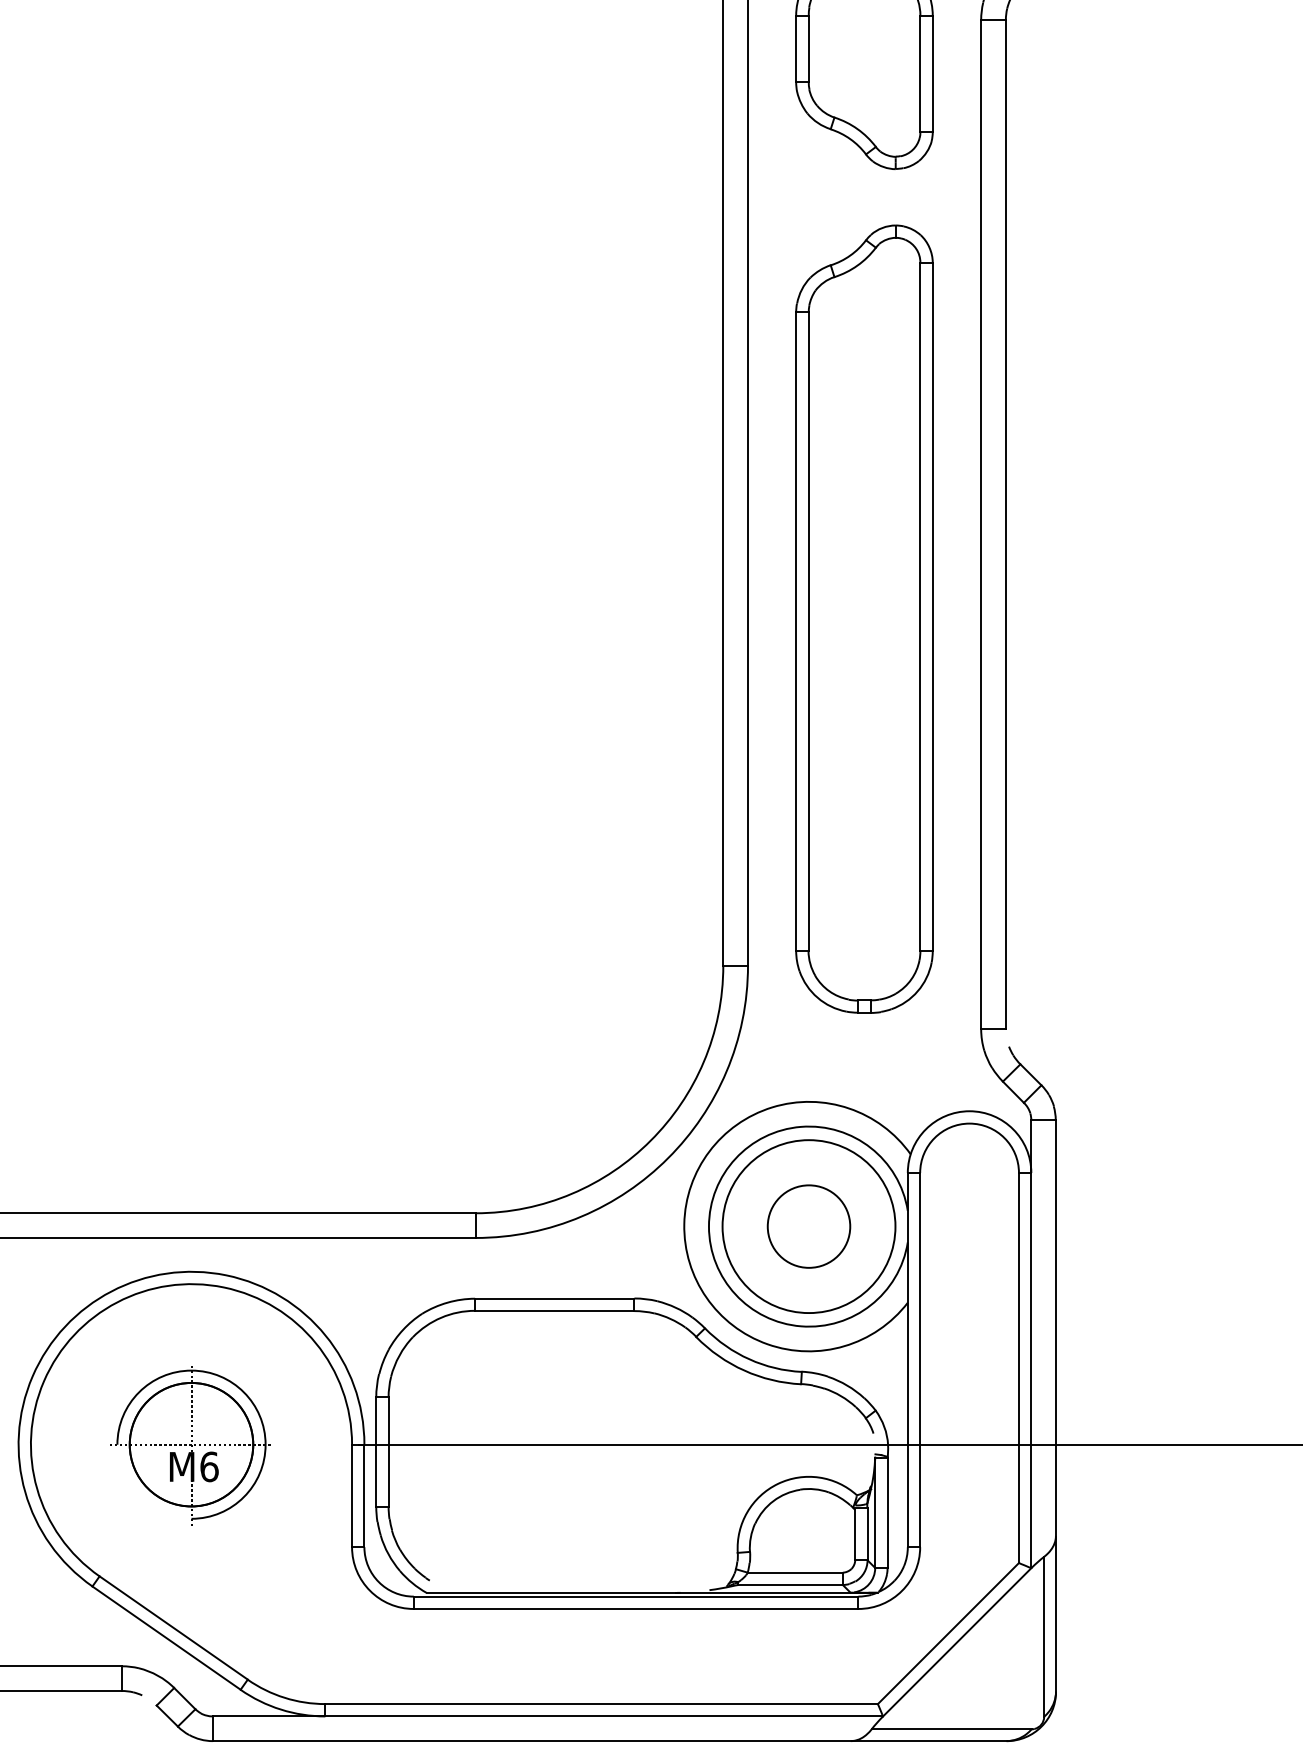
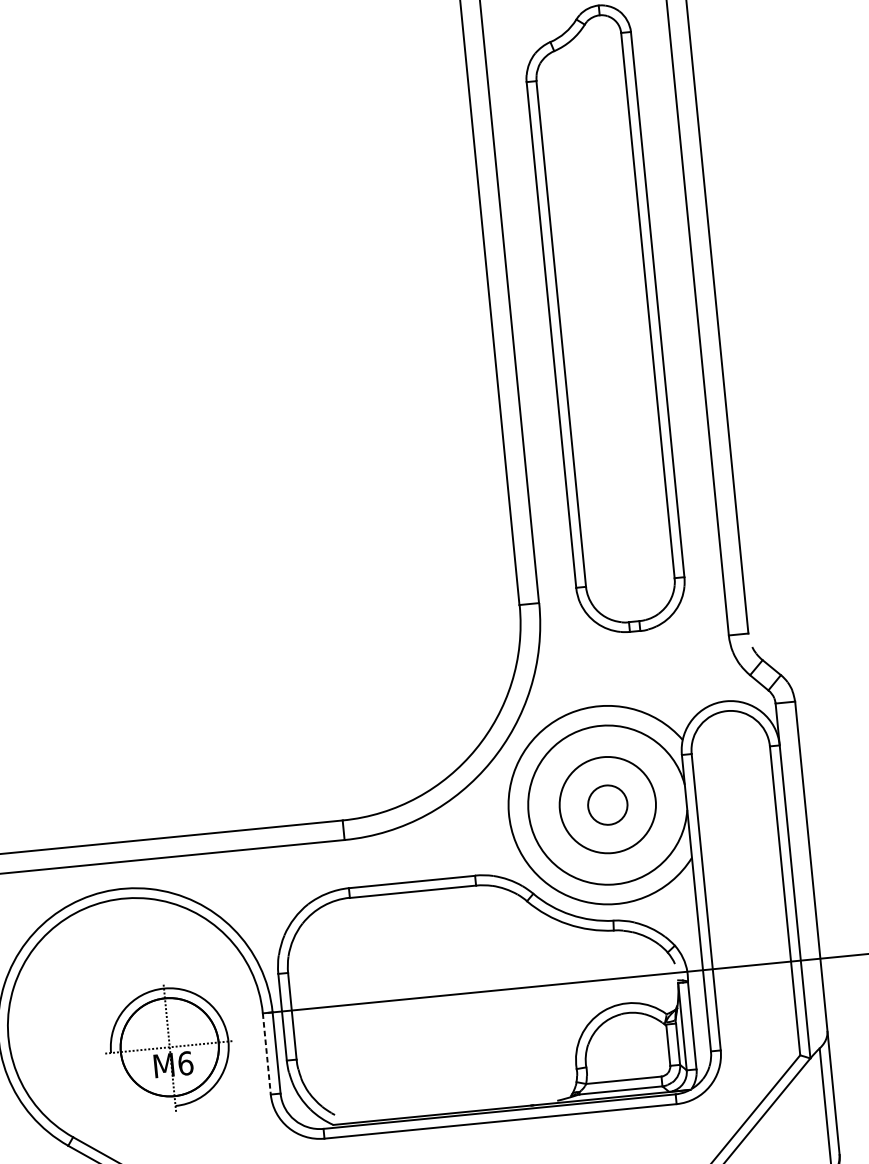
circle: (808, 1226) -> (607, 805), size x0.6
circle: (808, 1226) -> (607, 805), size x0.7
part: (190, 1445) -> (169, 1047), moved
line: (352, 1496) -> (267, 1054), solid -> dashed

